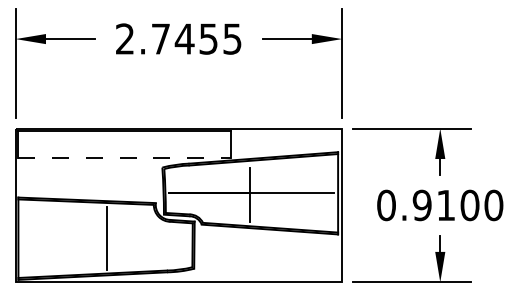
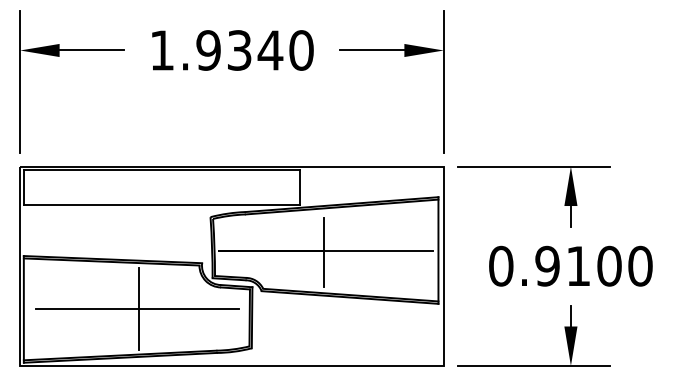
text: (178, 39) -> (231, 50), 2.7455 -> 1.9340
line: (124, 158) -> (161, 205), dashed -> solid
line: (105, 238) -> (136, 309), added

